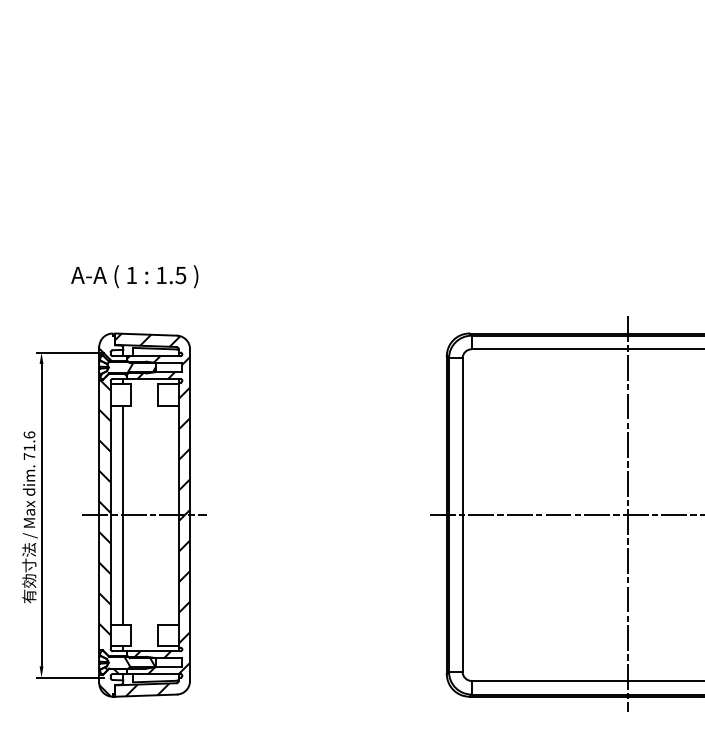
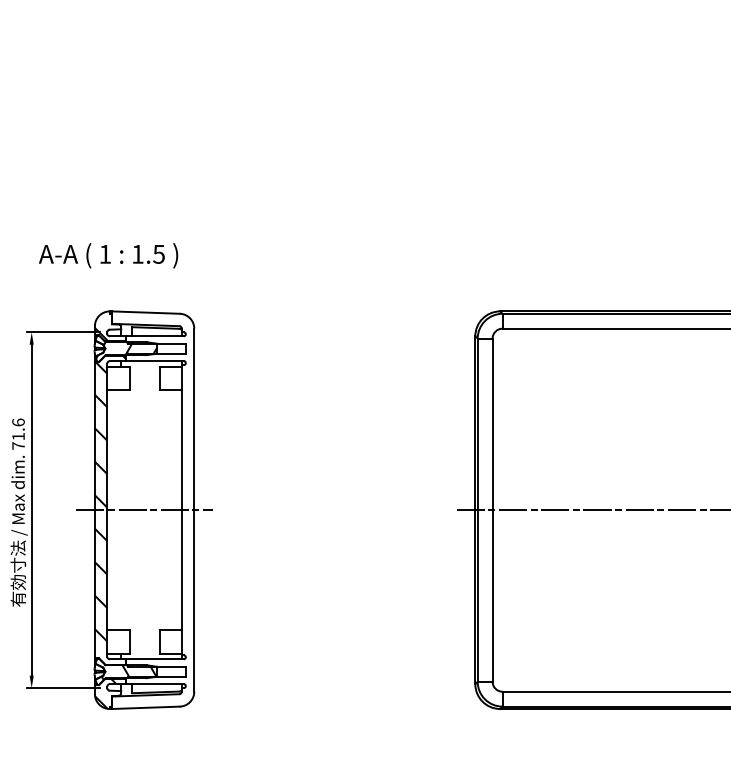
text: (134, 276) -> (108, 255), moved
line: (628, 513) -> (674, 508), removed
line: (123, 514) -> (121, 509), removed
hatch: (152, 514) -> (153, 509), removed

